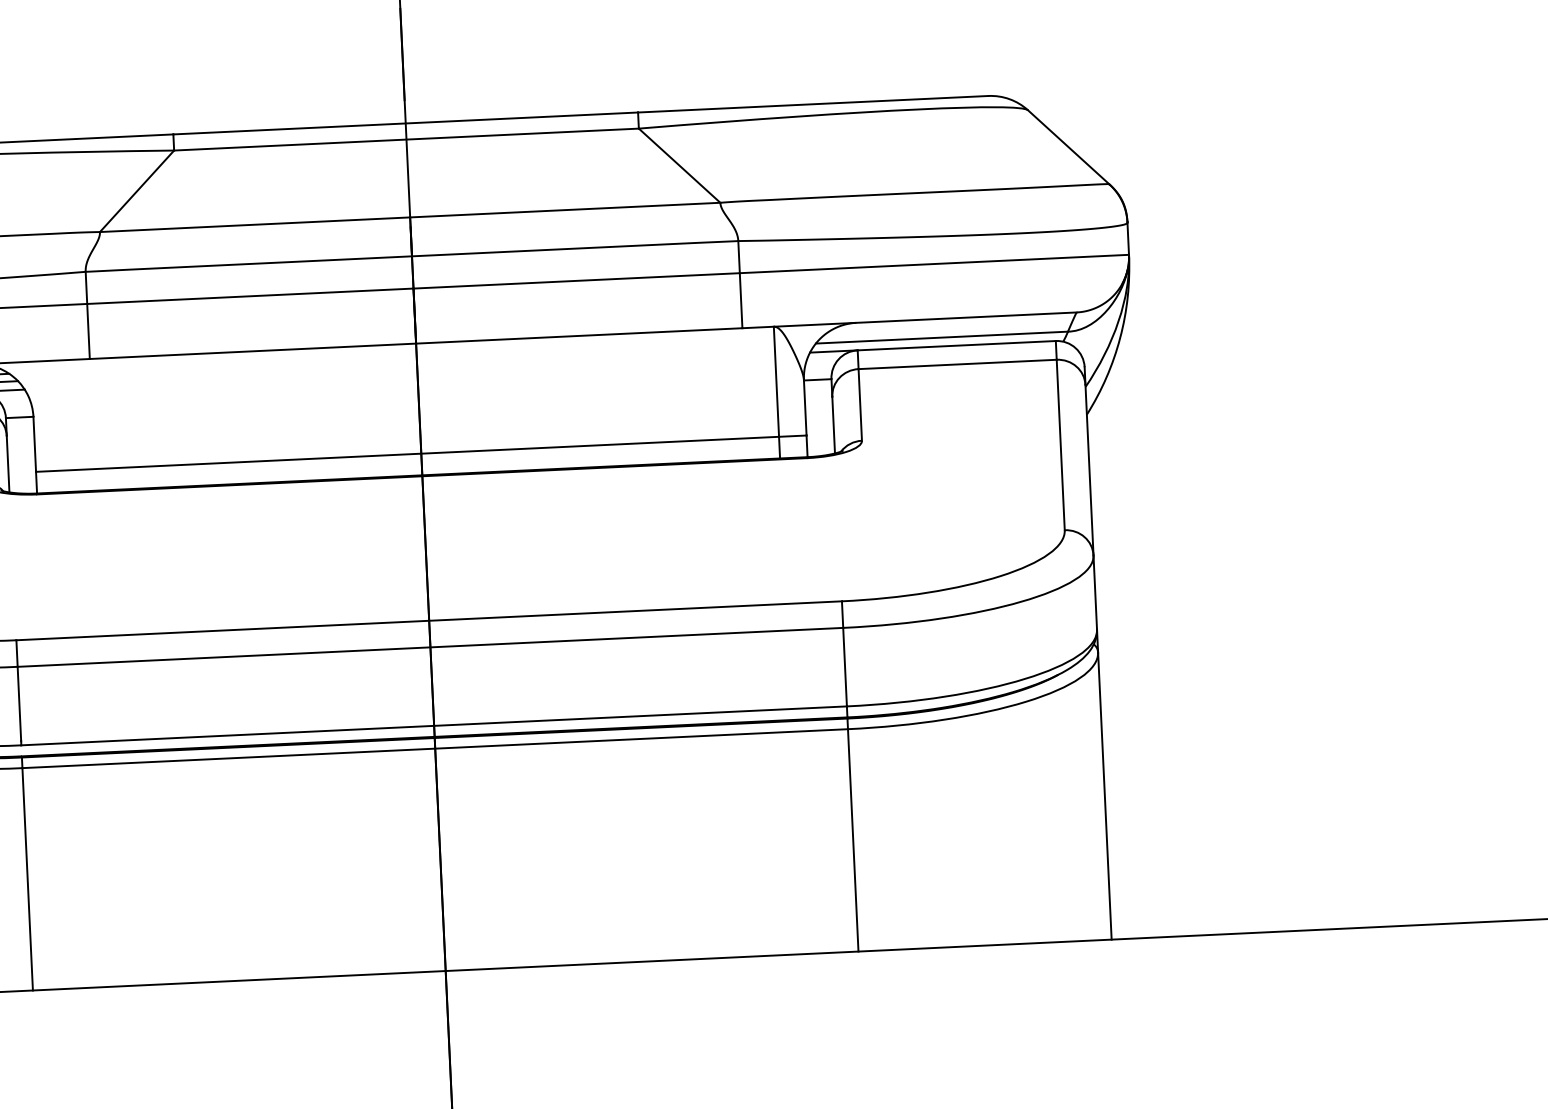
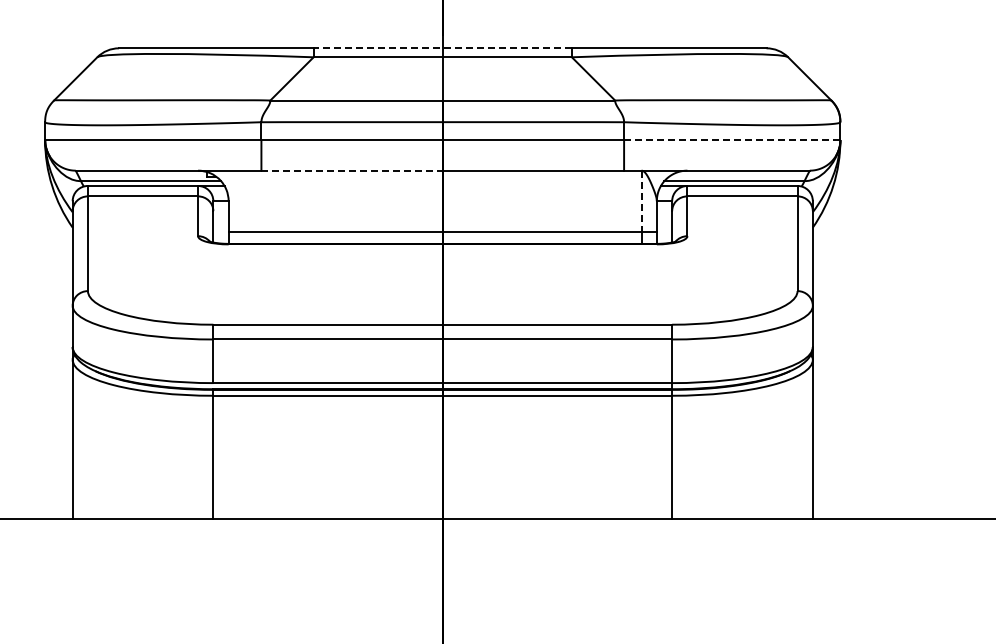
line: (405, 123) -> (442, 48), solid -> dashed
line: (933, 264) -> (731, 140), solid -> dashed
line: (253, 350) -> (352, 170), solid -> dashed
line: (776, 382) -> (641, 201), solid -> dashed

